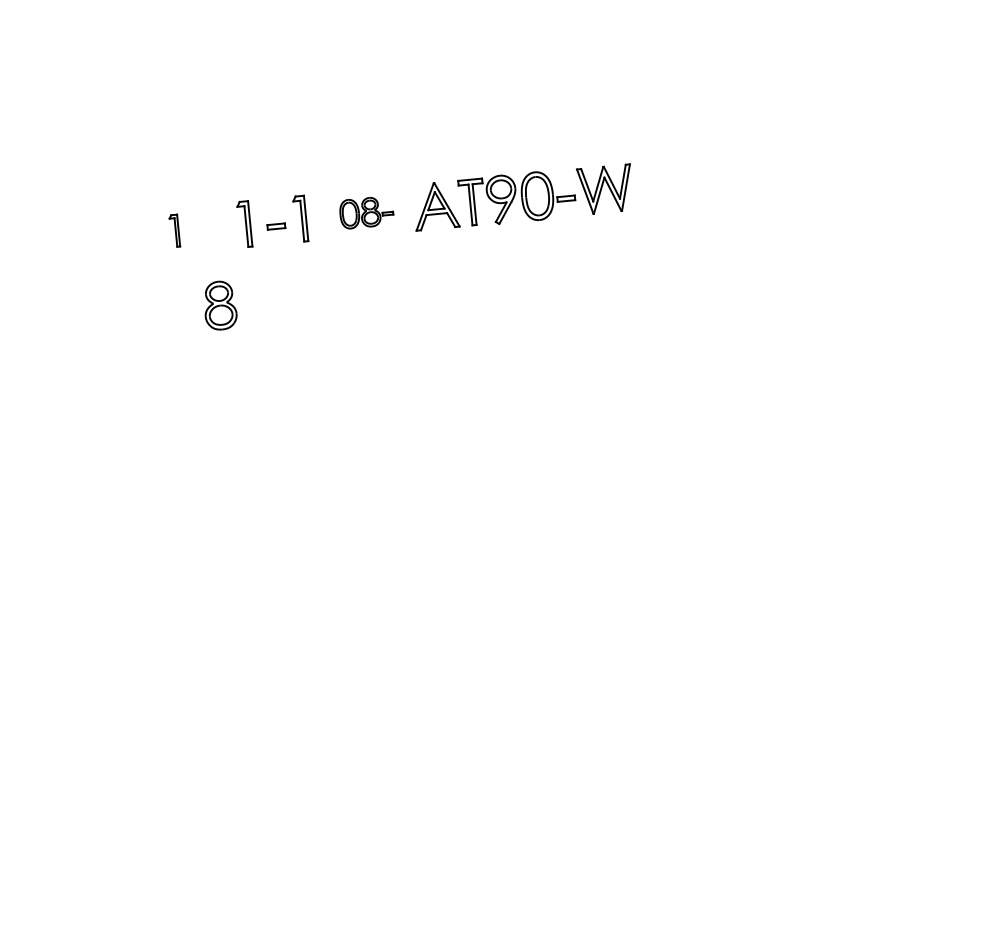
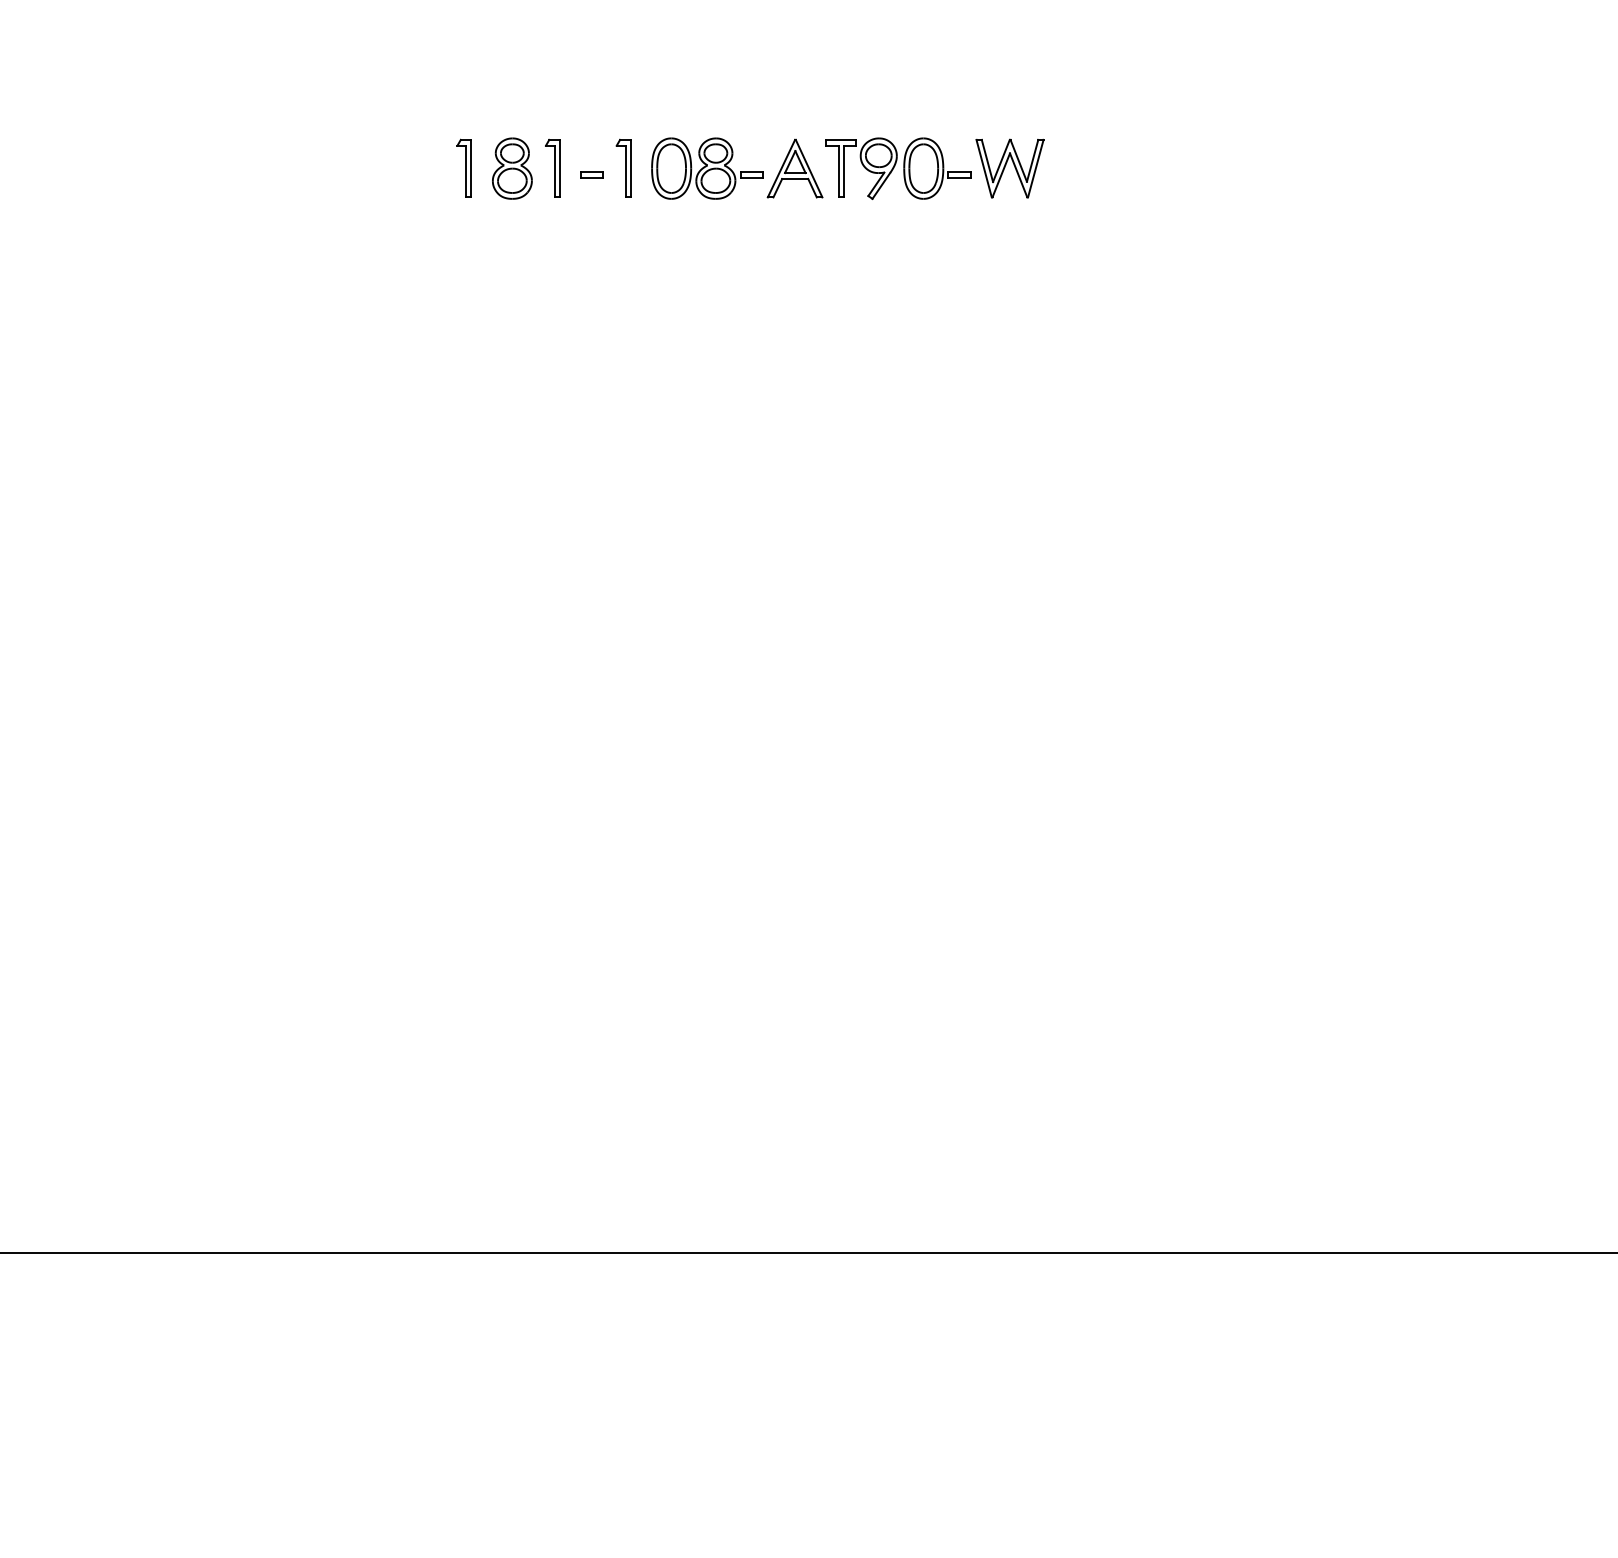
part: (366, 212) -> (707, 168), size x1.67
part: (174, 230) -> (463, 167), size x1.43
part: (220, 305) -> (512, 168), moved

